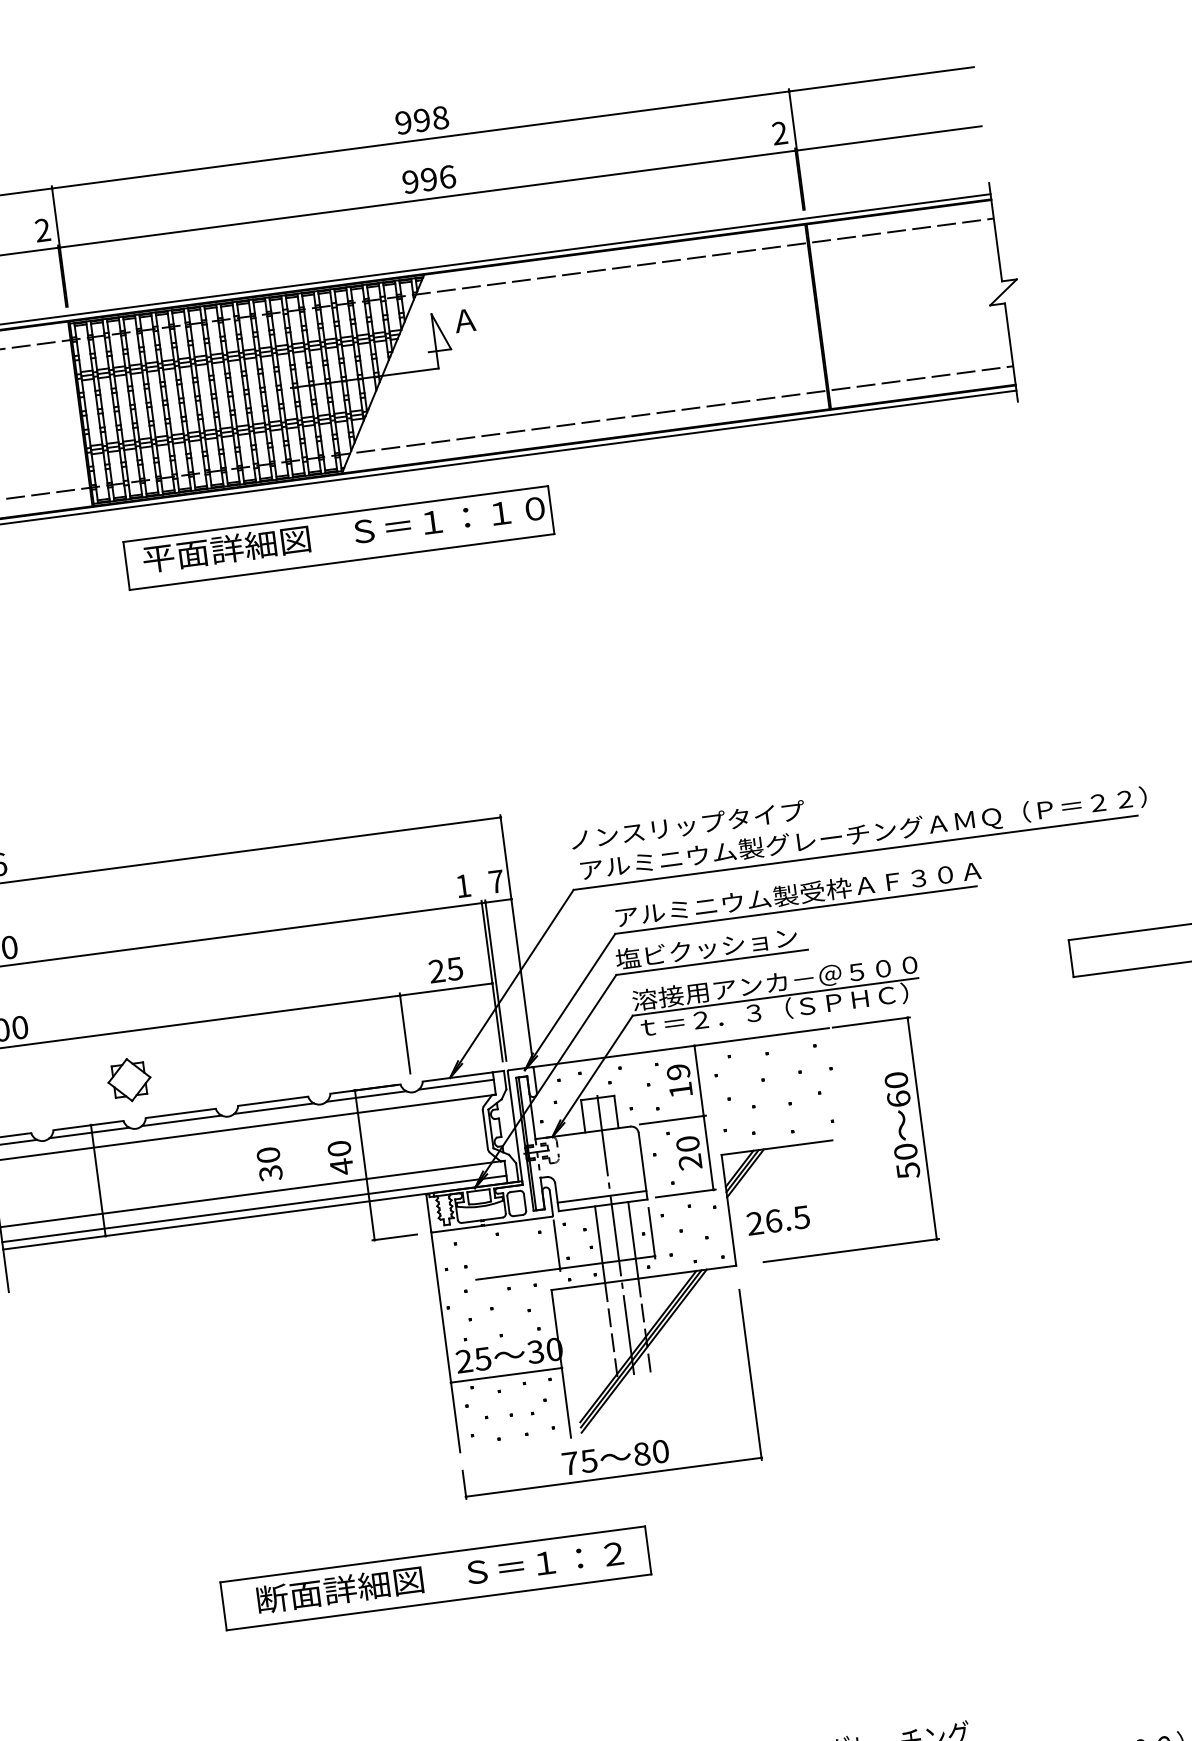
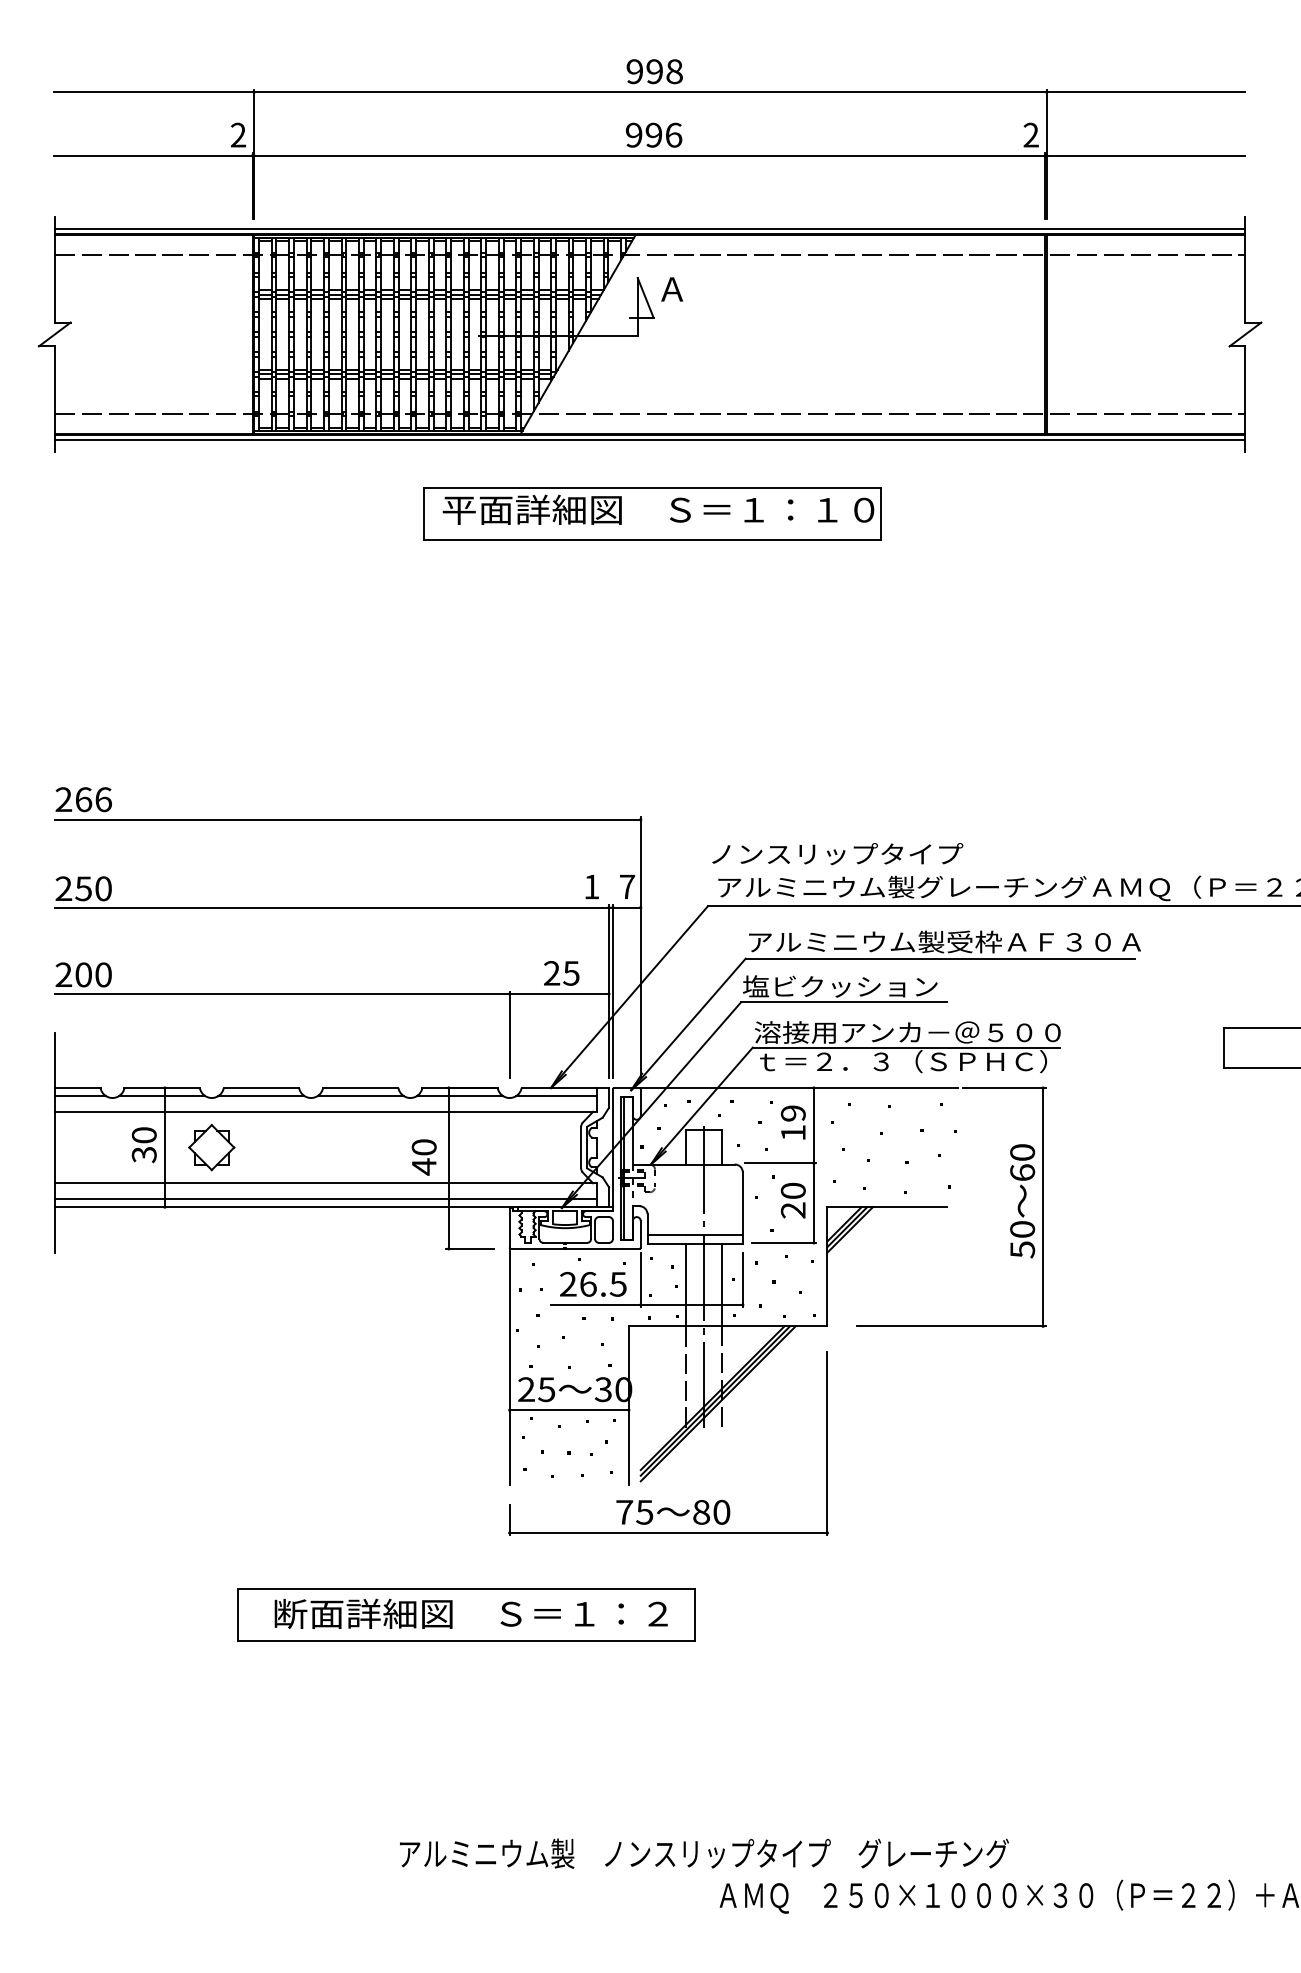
part: (338, 537) -> (652, 513), moved
part: (129, 1080) -> (211, 1147), moved
text: (268, 1164) -> (143, 1145), moved
text: (778, 1220) -> (593, 1284), moved

